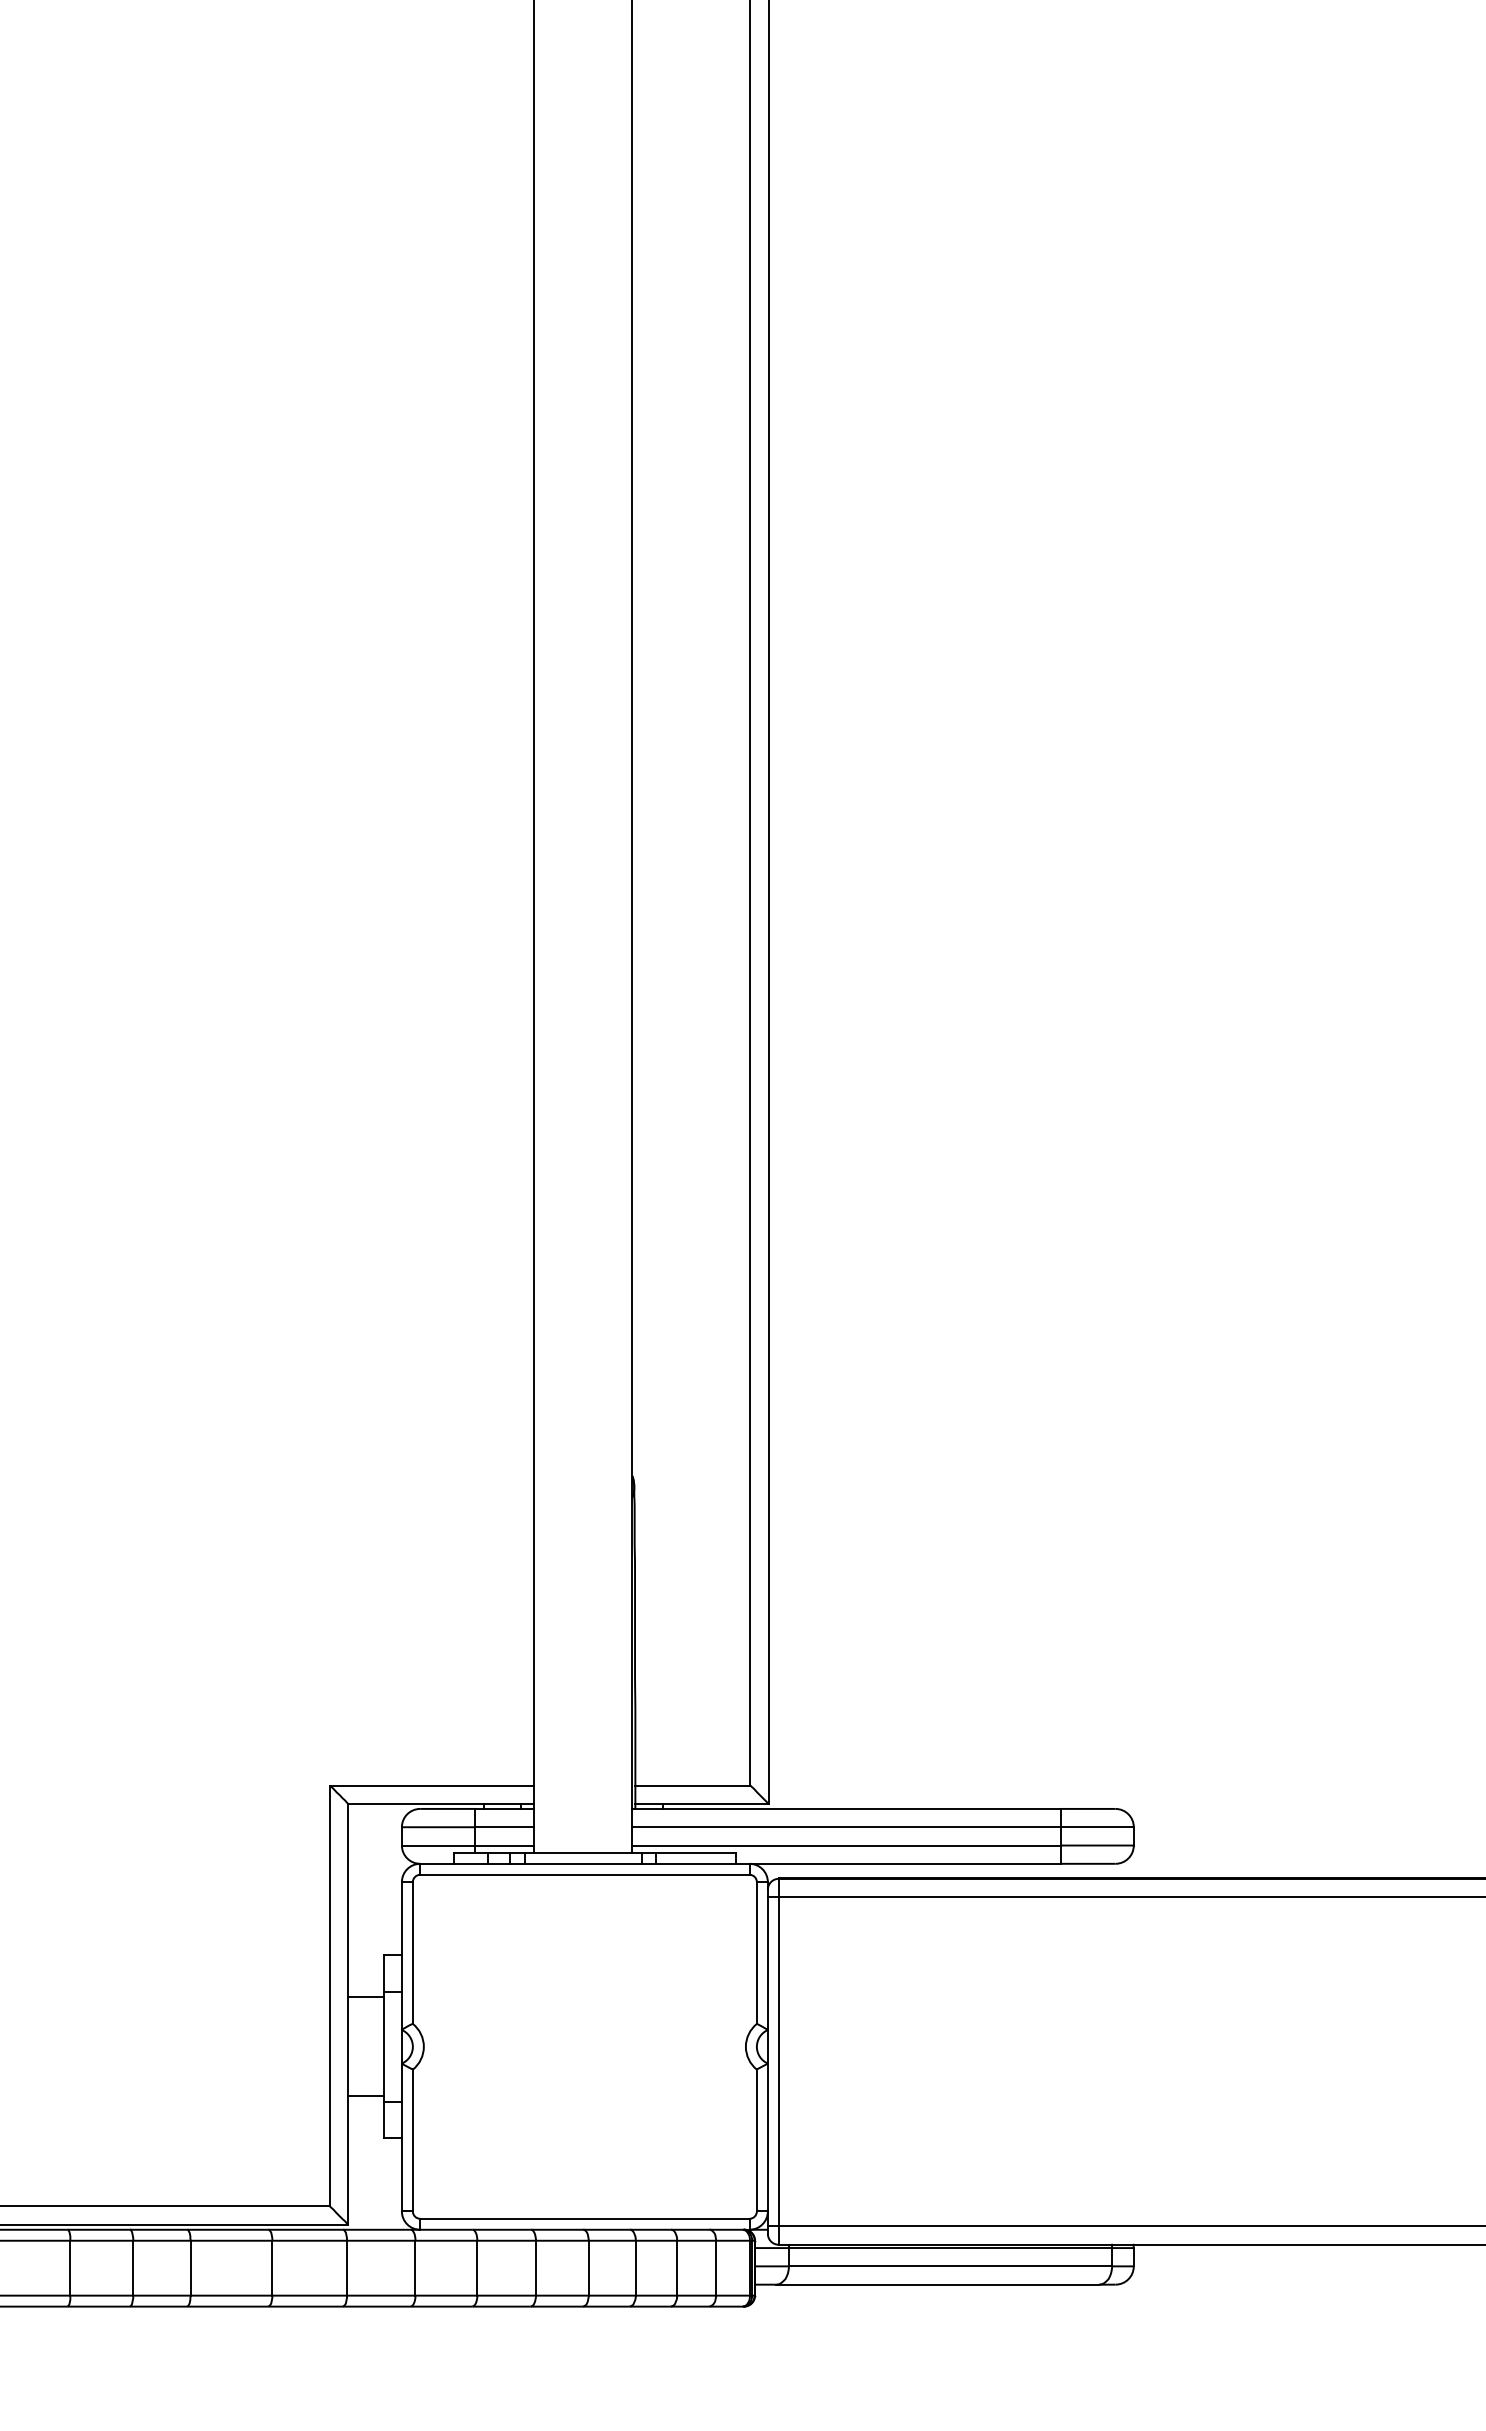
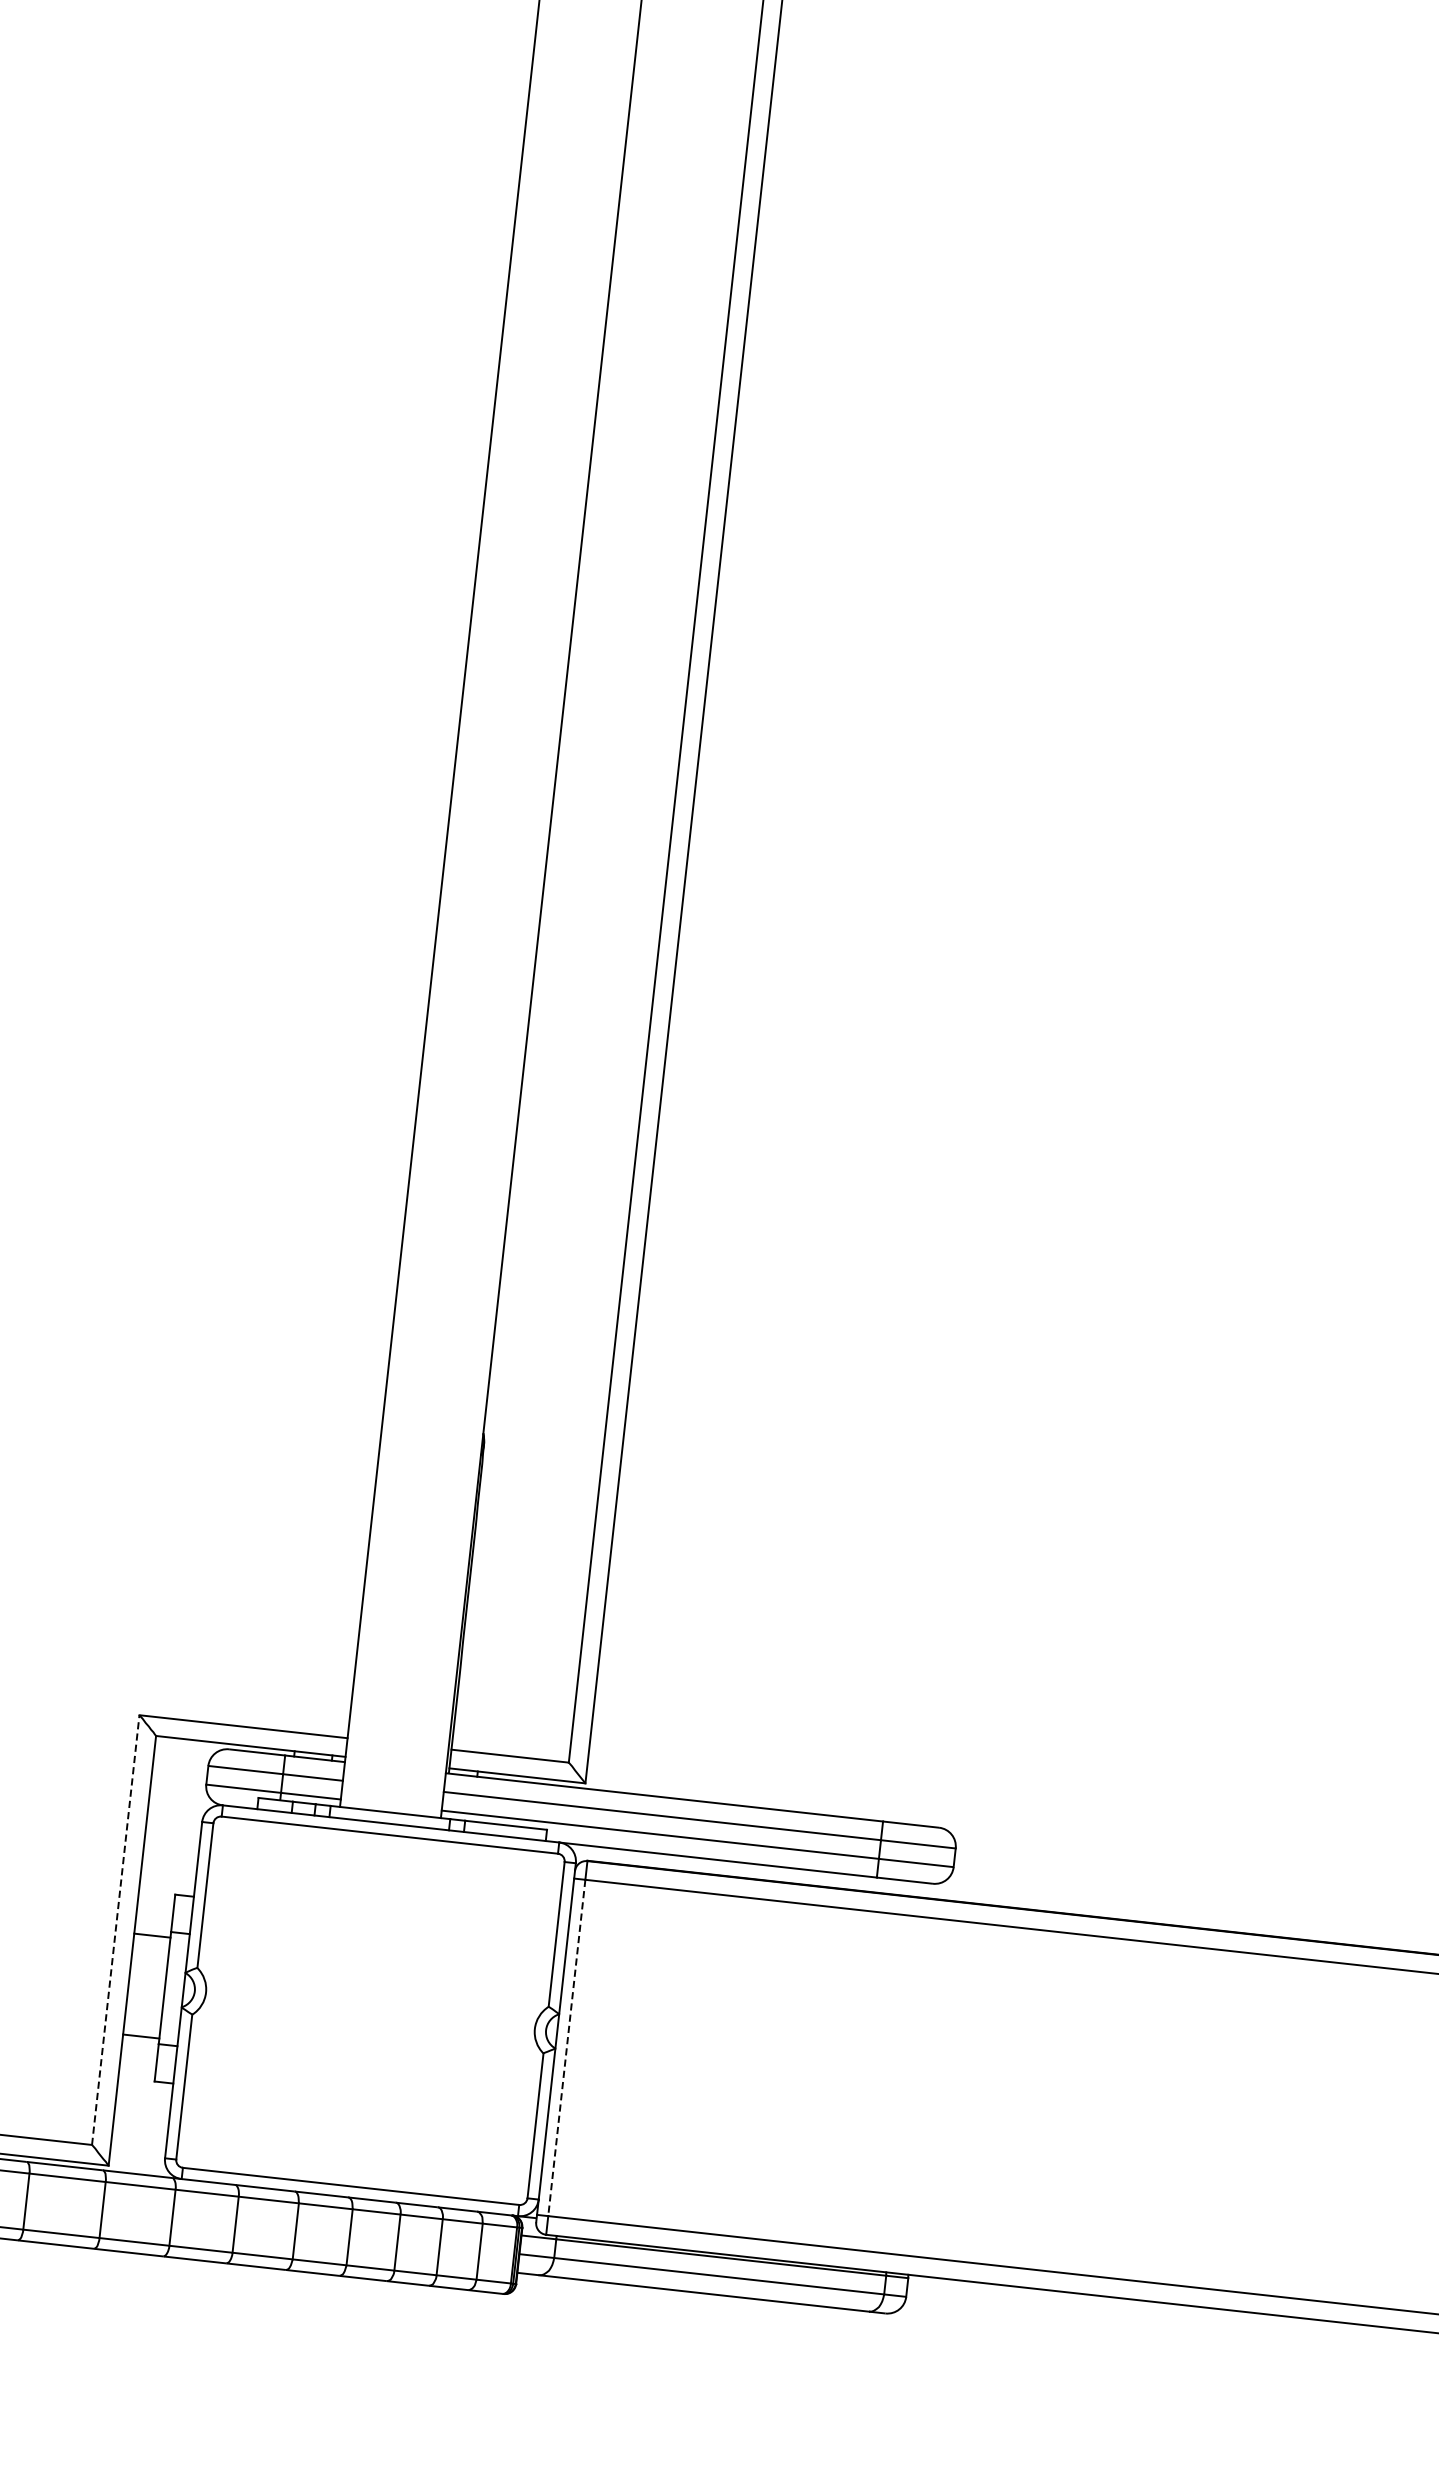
line: (329, 1995) -> (115, 1929), solid -> dashed
line: (778, 2061) -> (566, 2047), solid -> dashed

